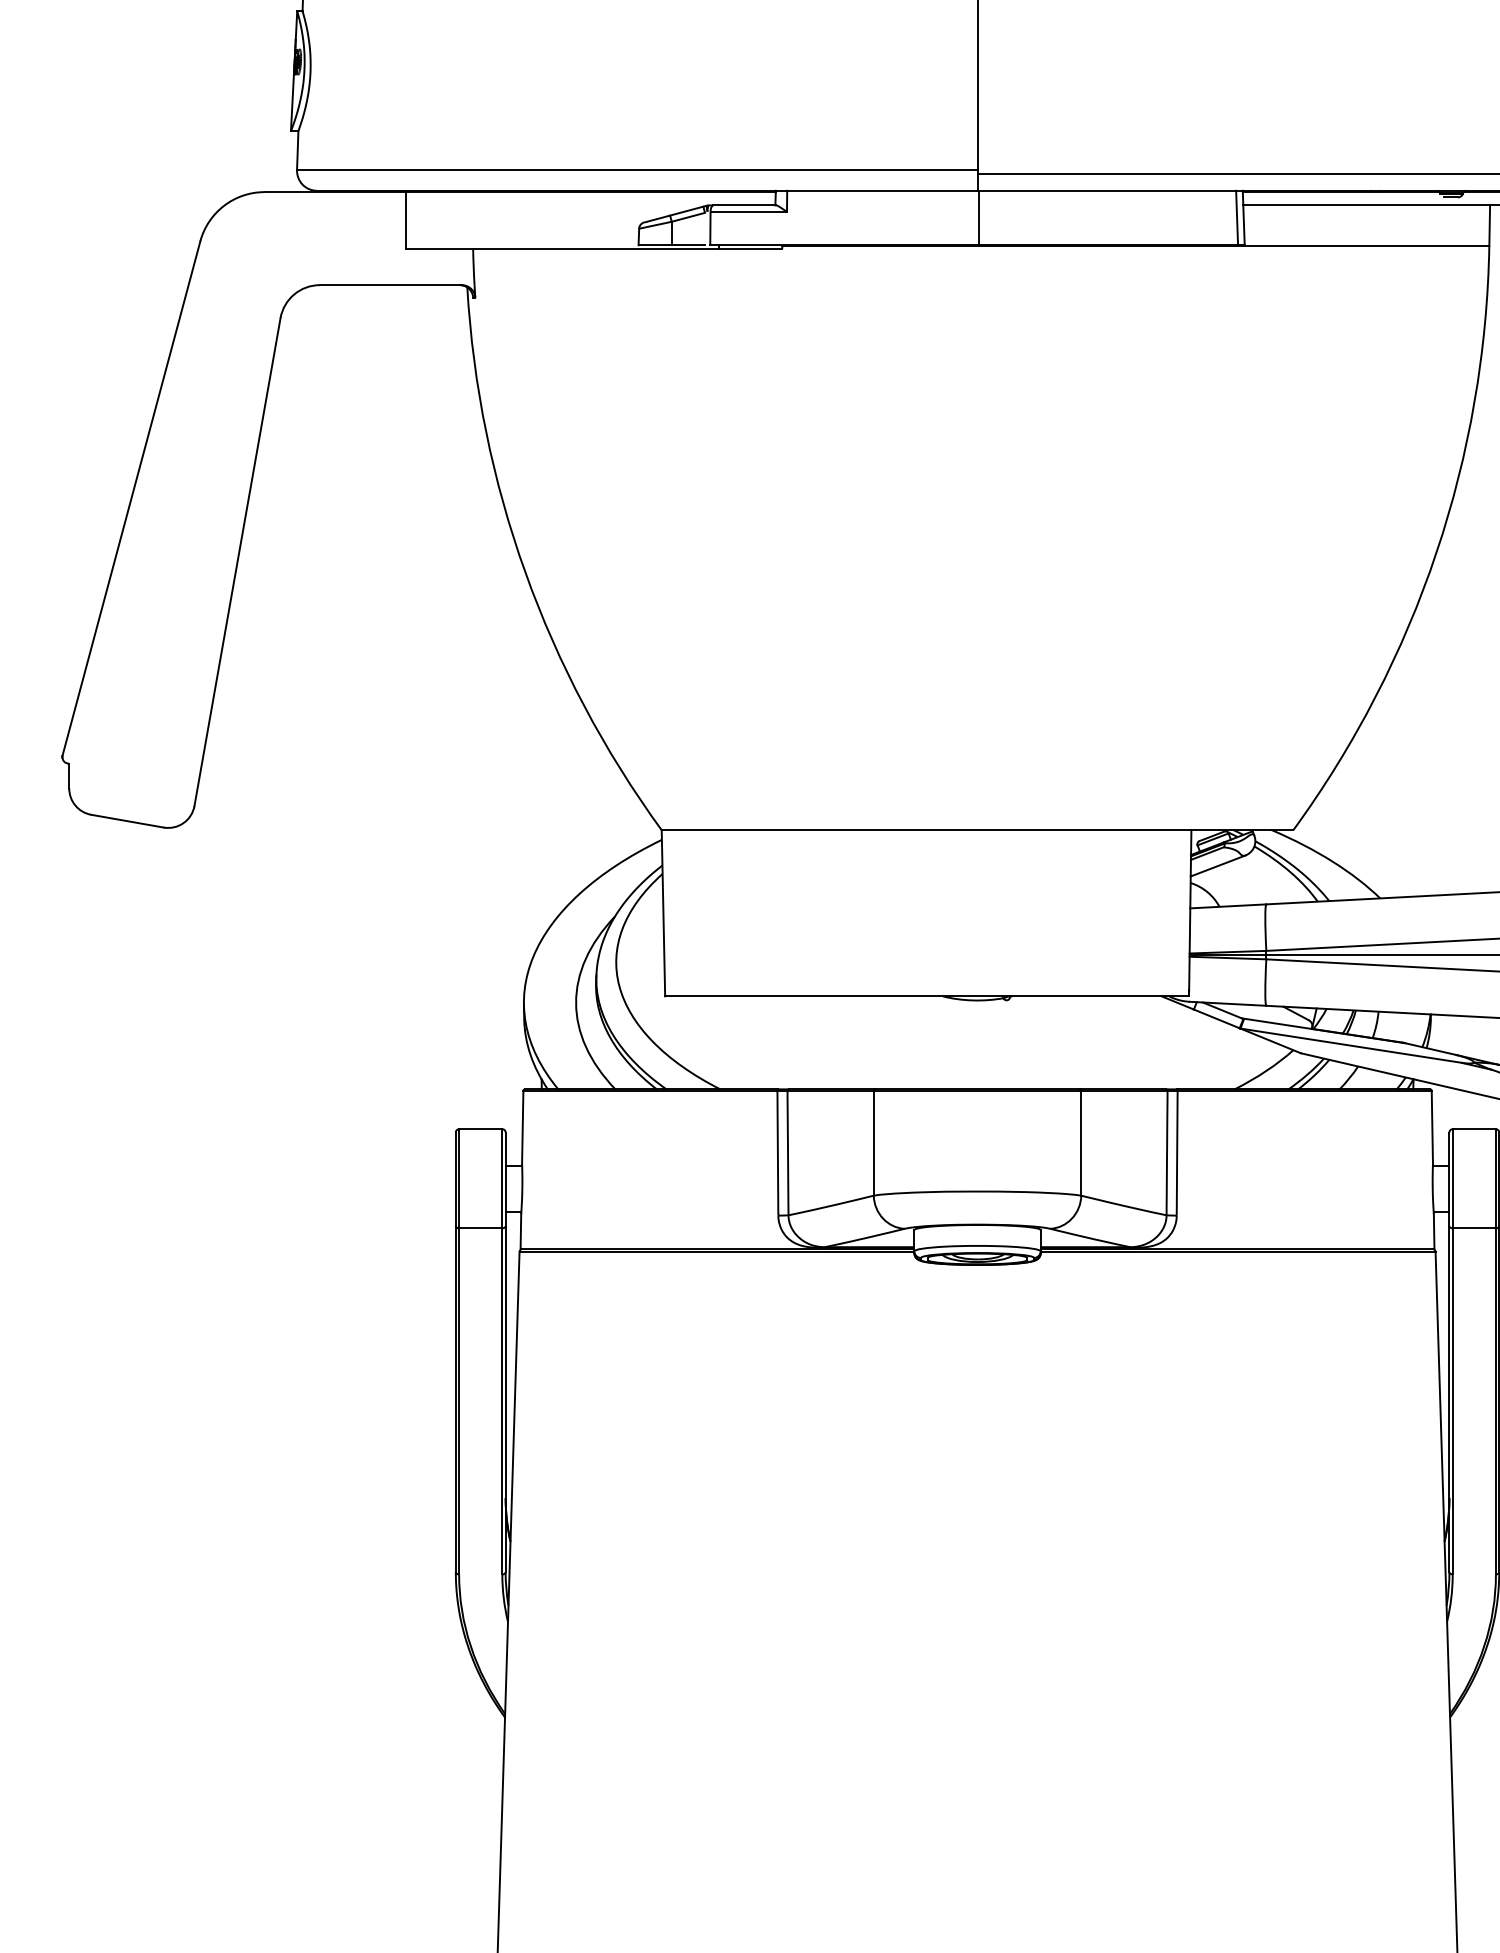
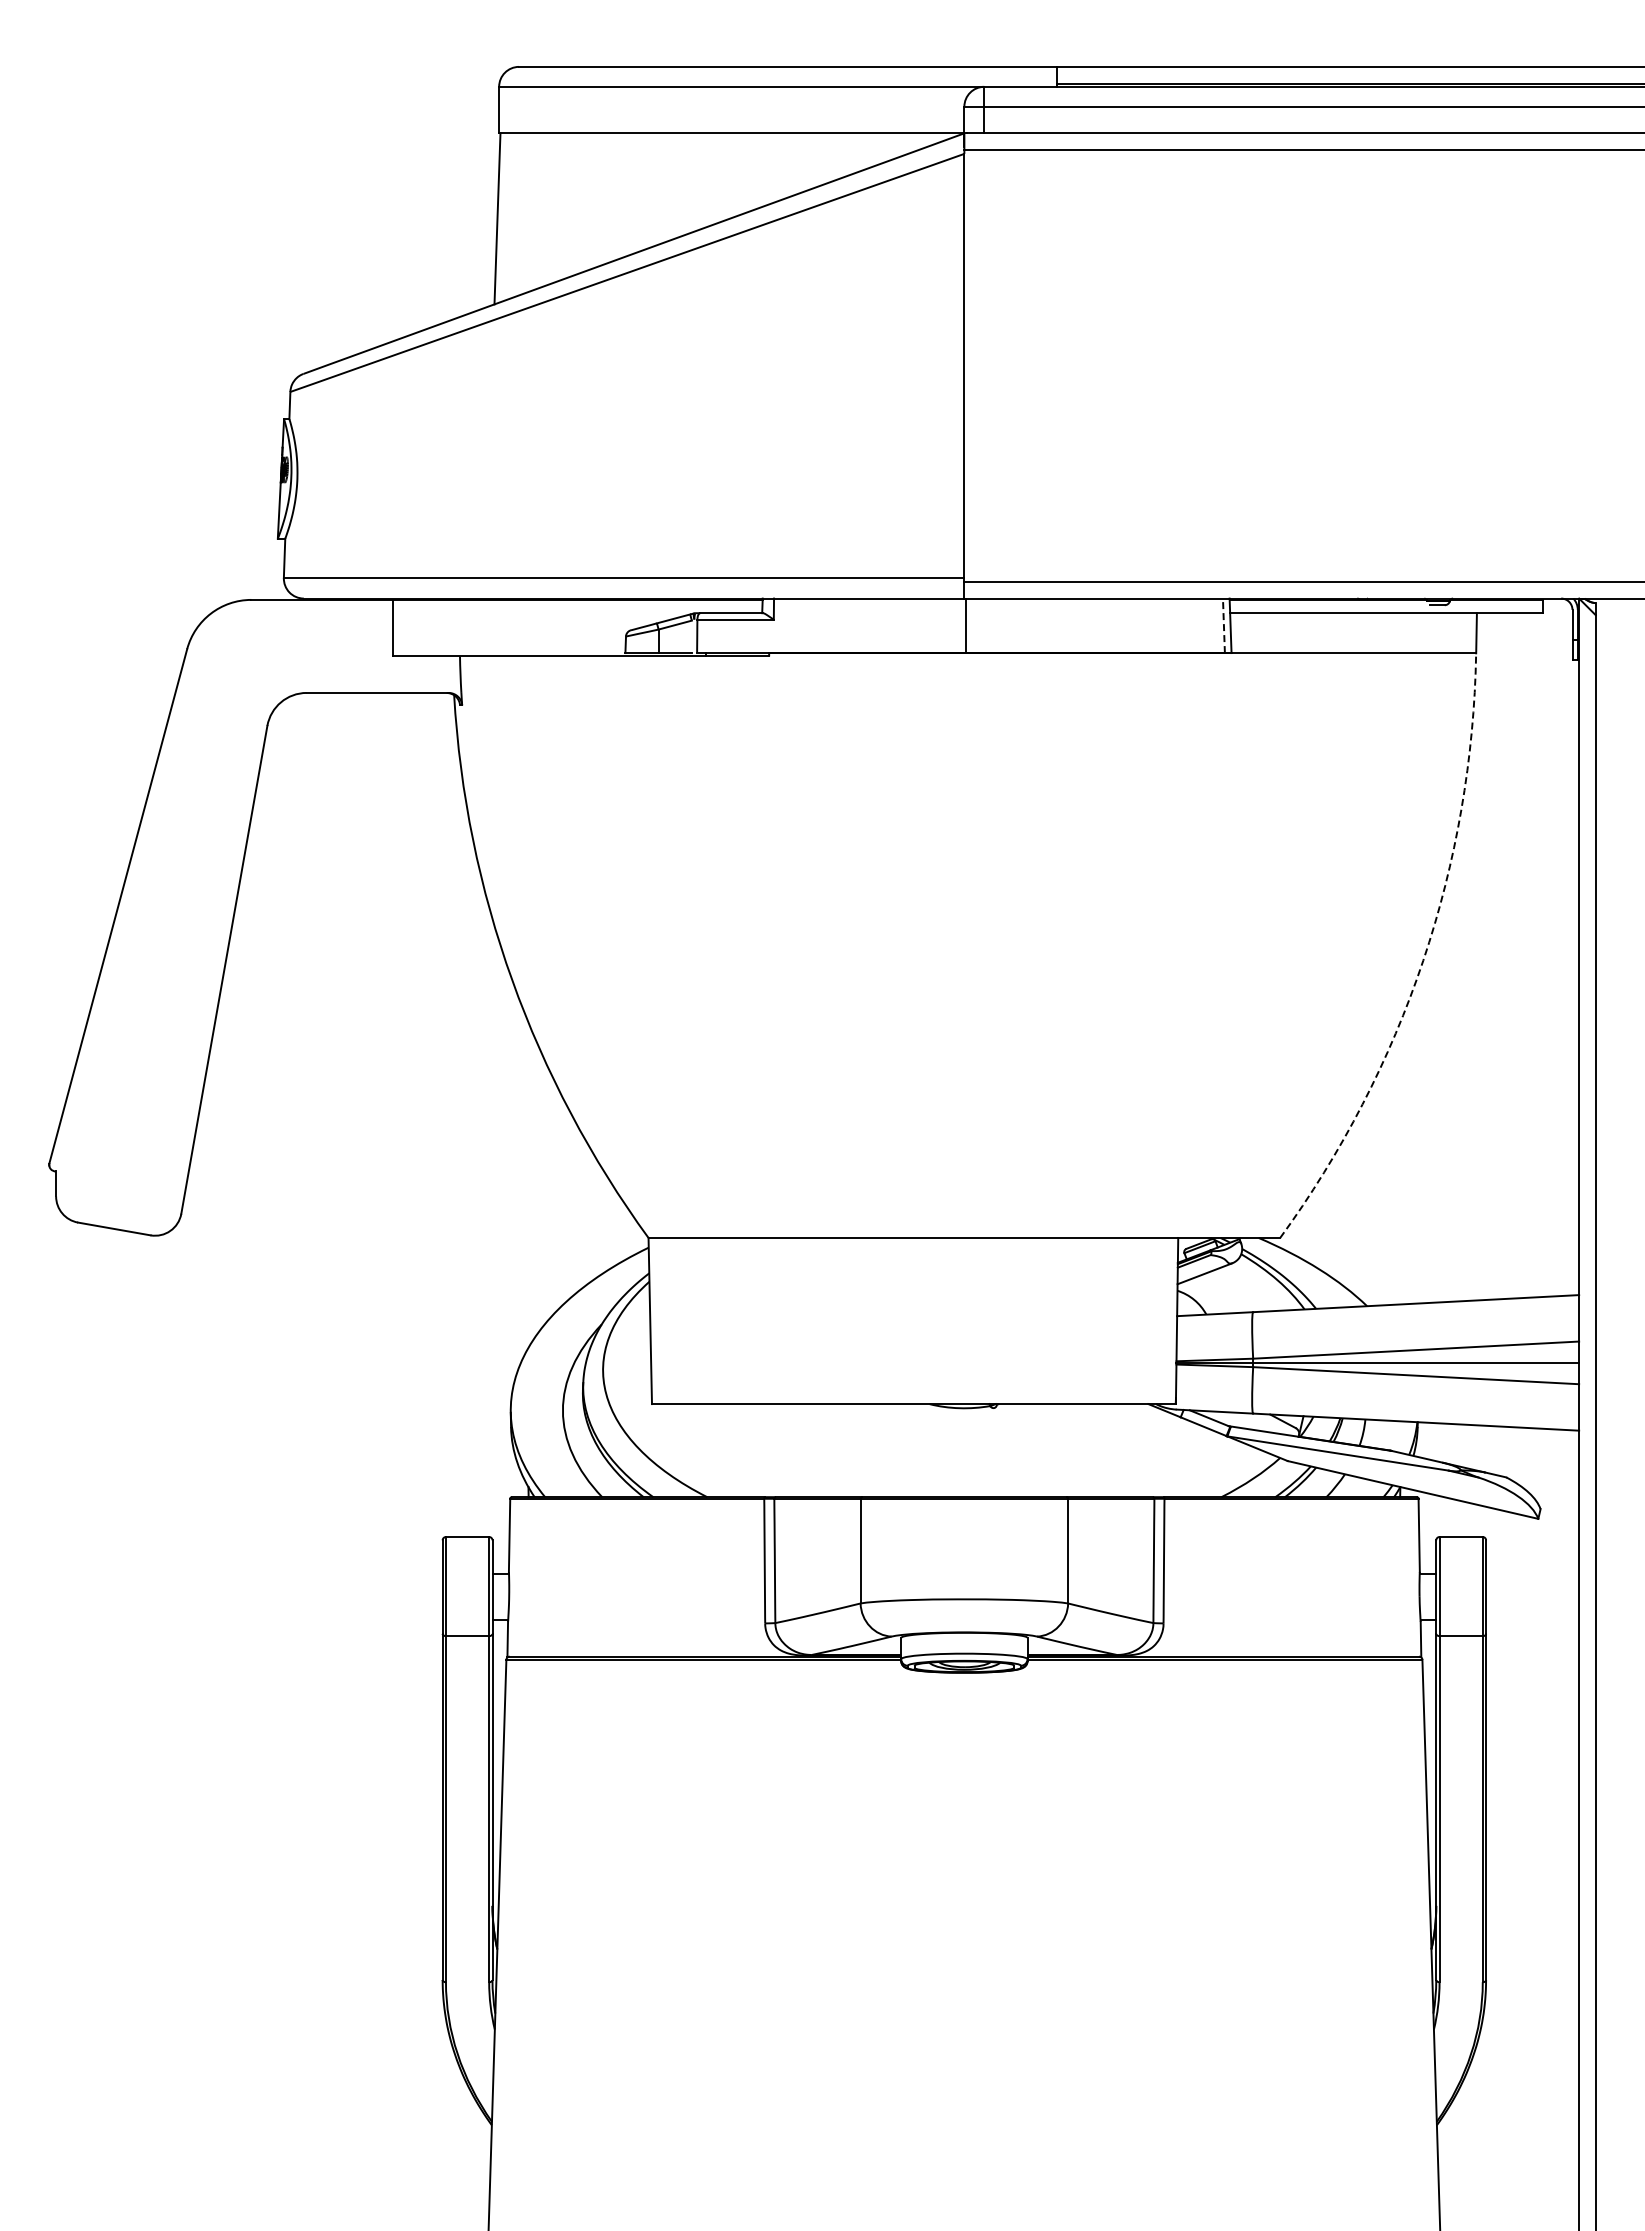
line: (1236, 217) -> (1223, 625), solid -> dashed
arc: (1436, 552) -> (1423, 960), solid -> dashed

